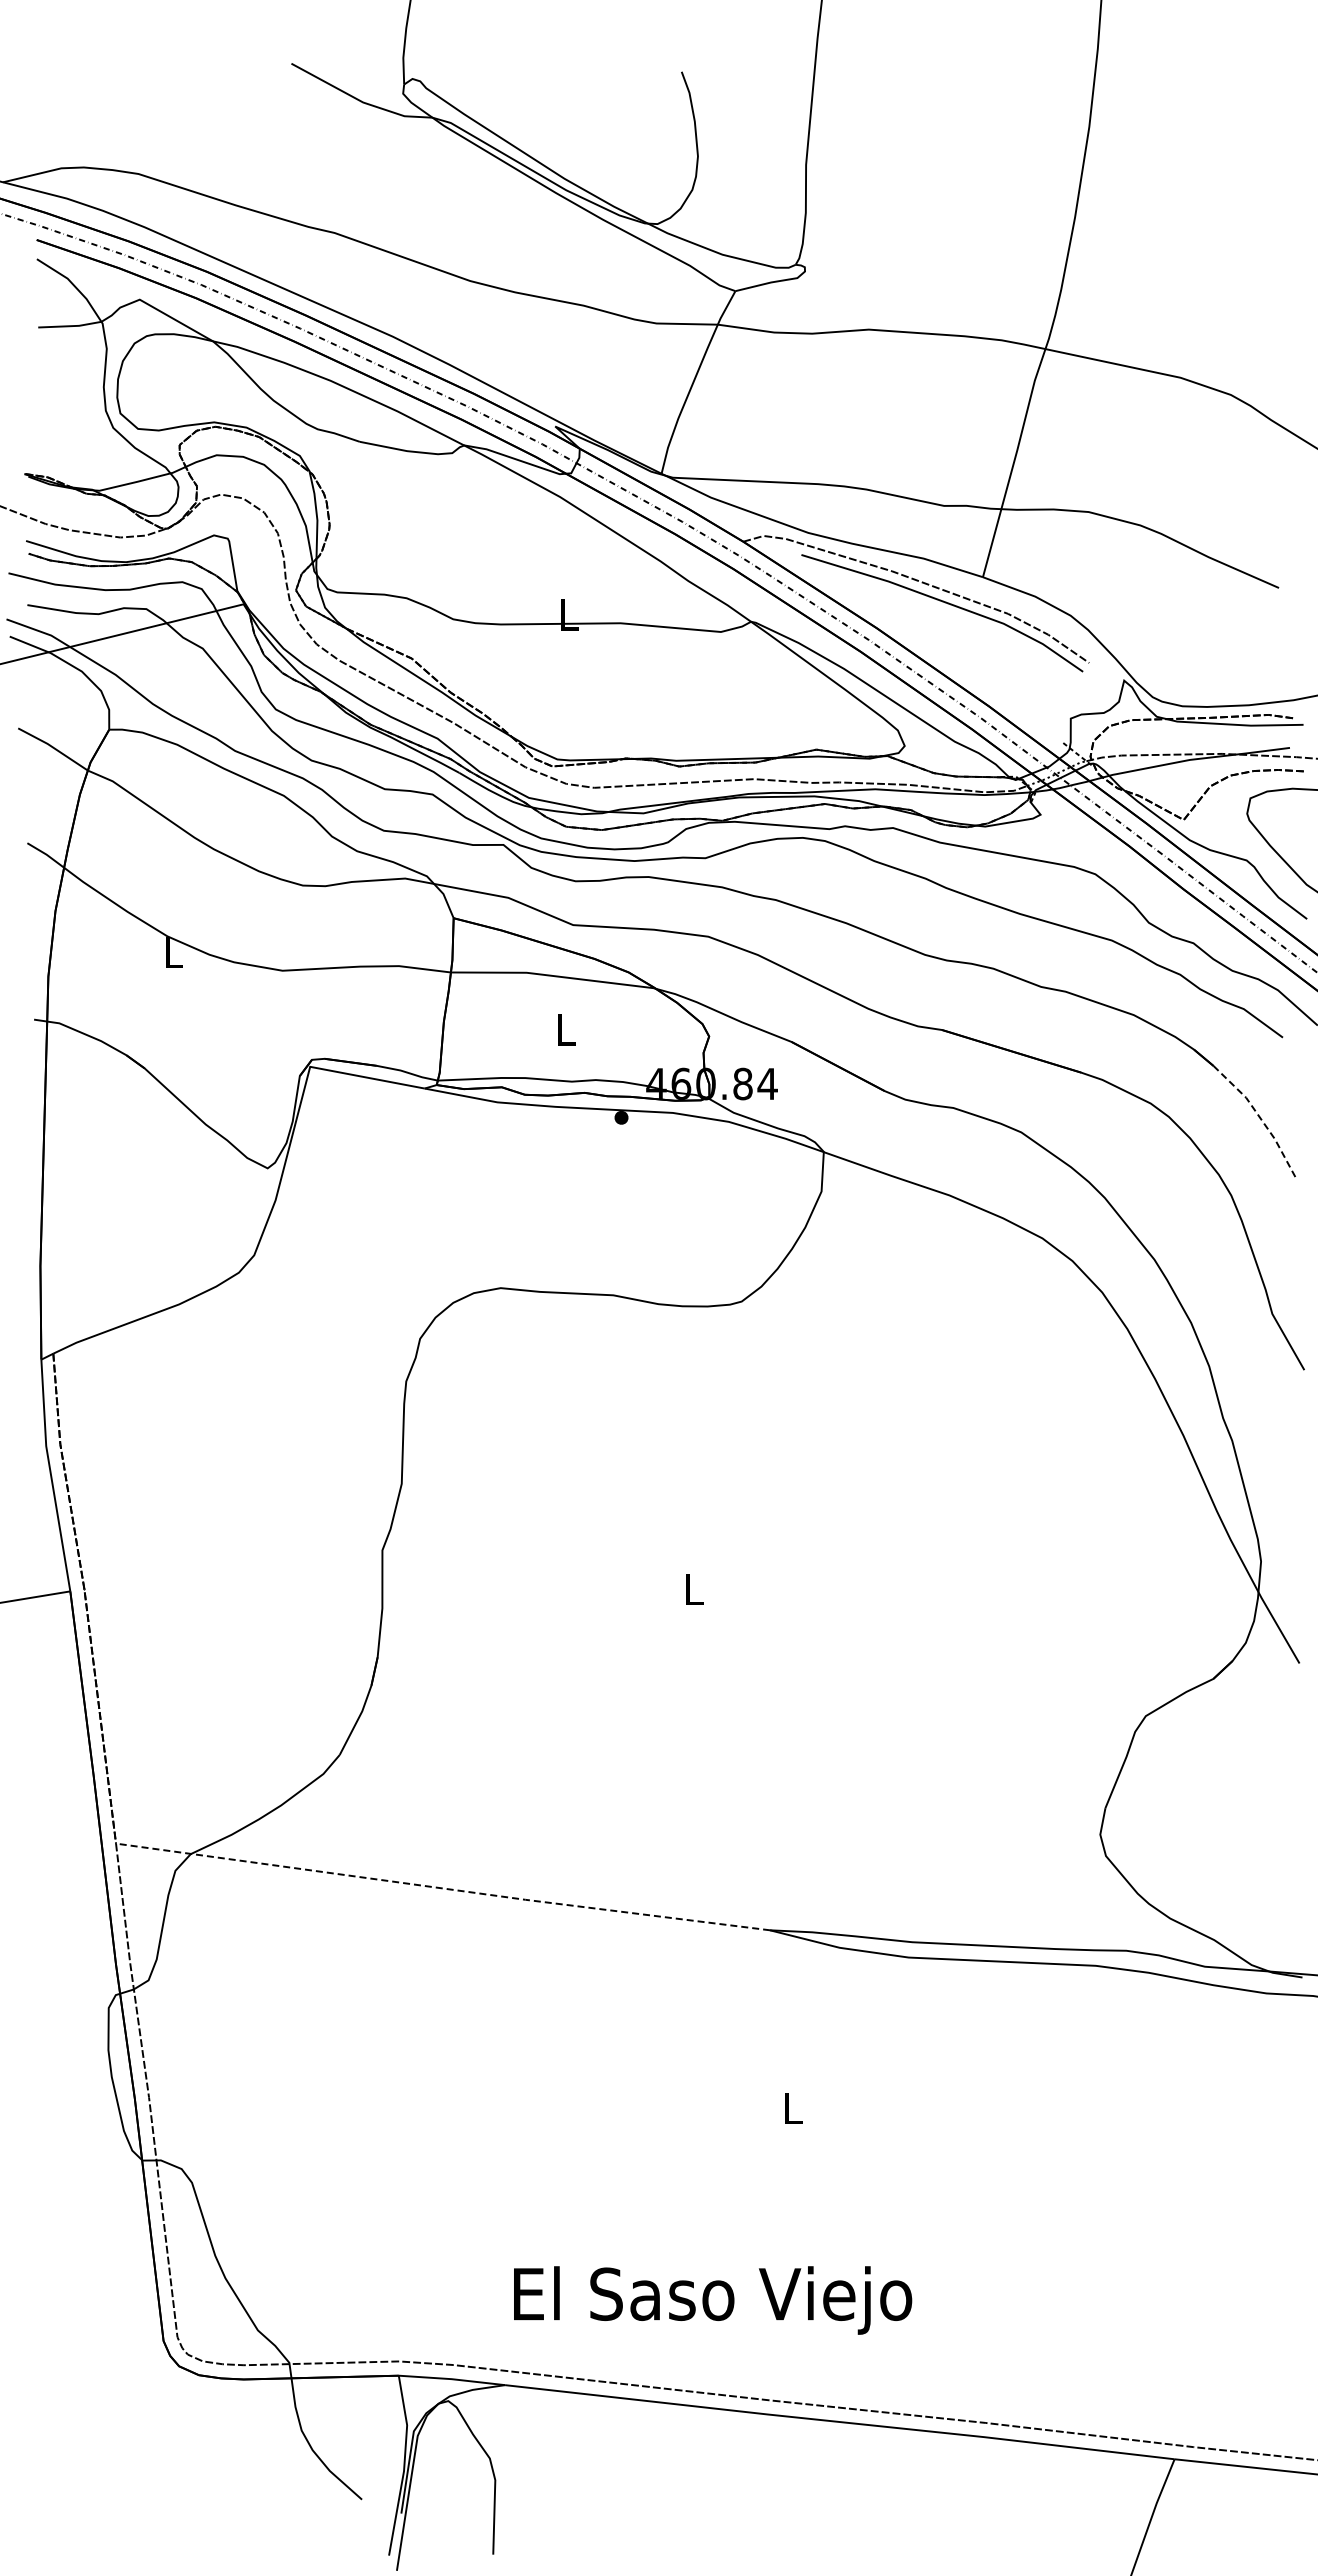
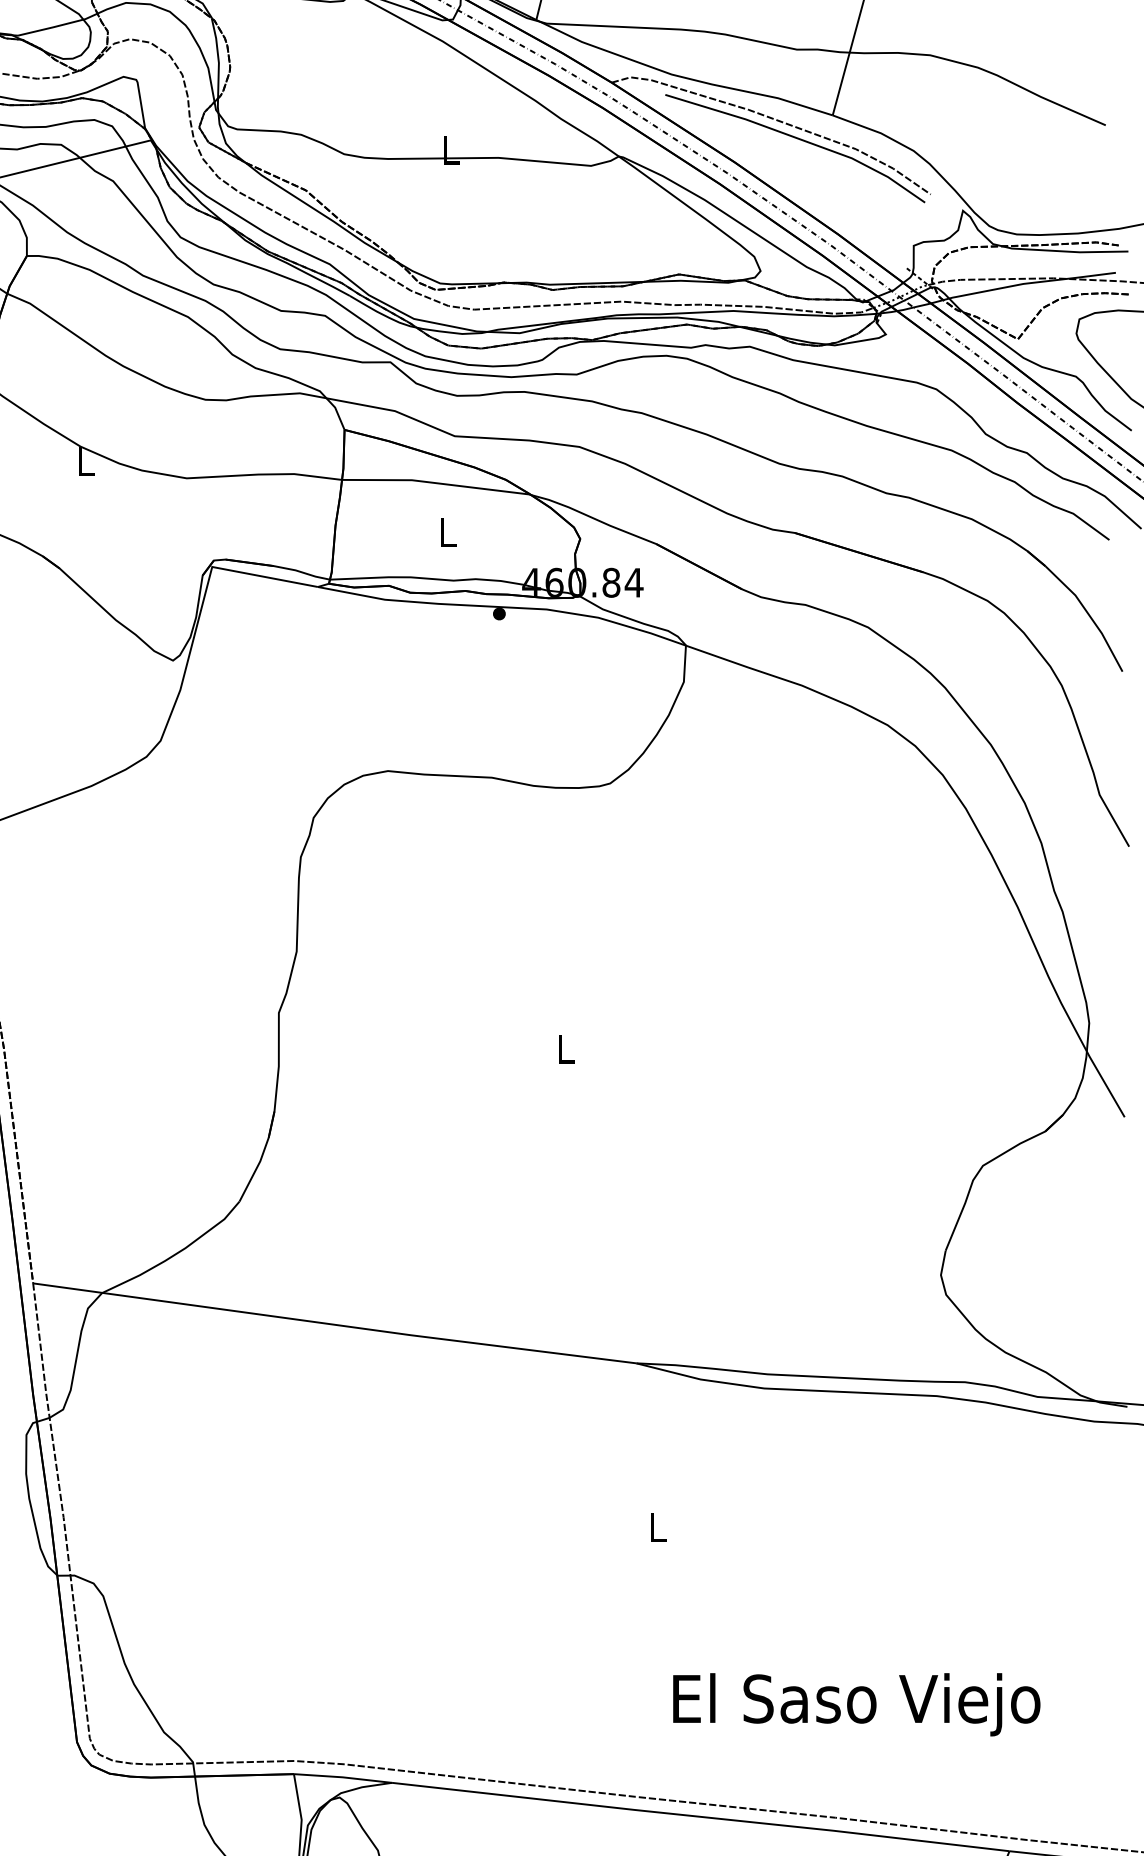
line: (1261, 1119) -> (1089, 615), dashed -> solid
line: (443, 1888) -> (335, 1324), dashed -> solid
text: (713, 2300) -> (857, 1704), moved

